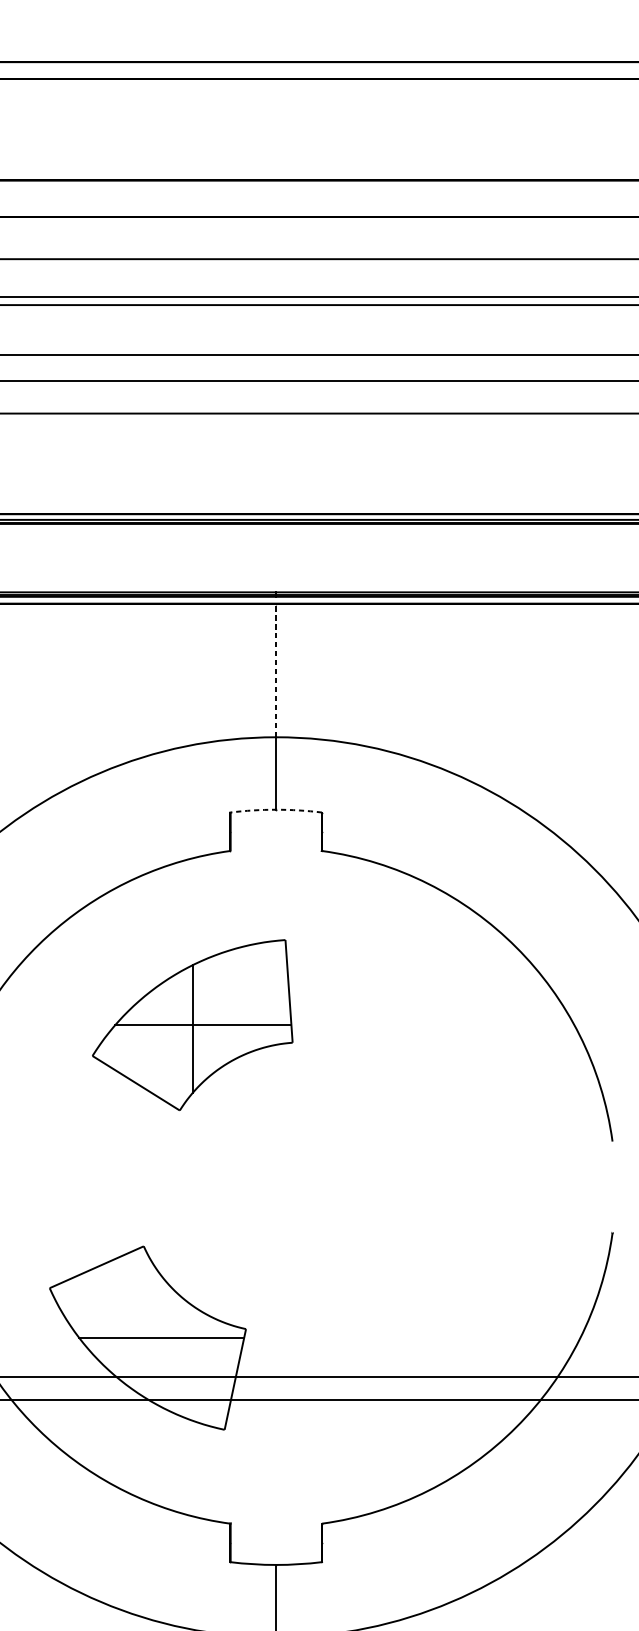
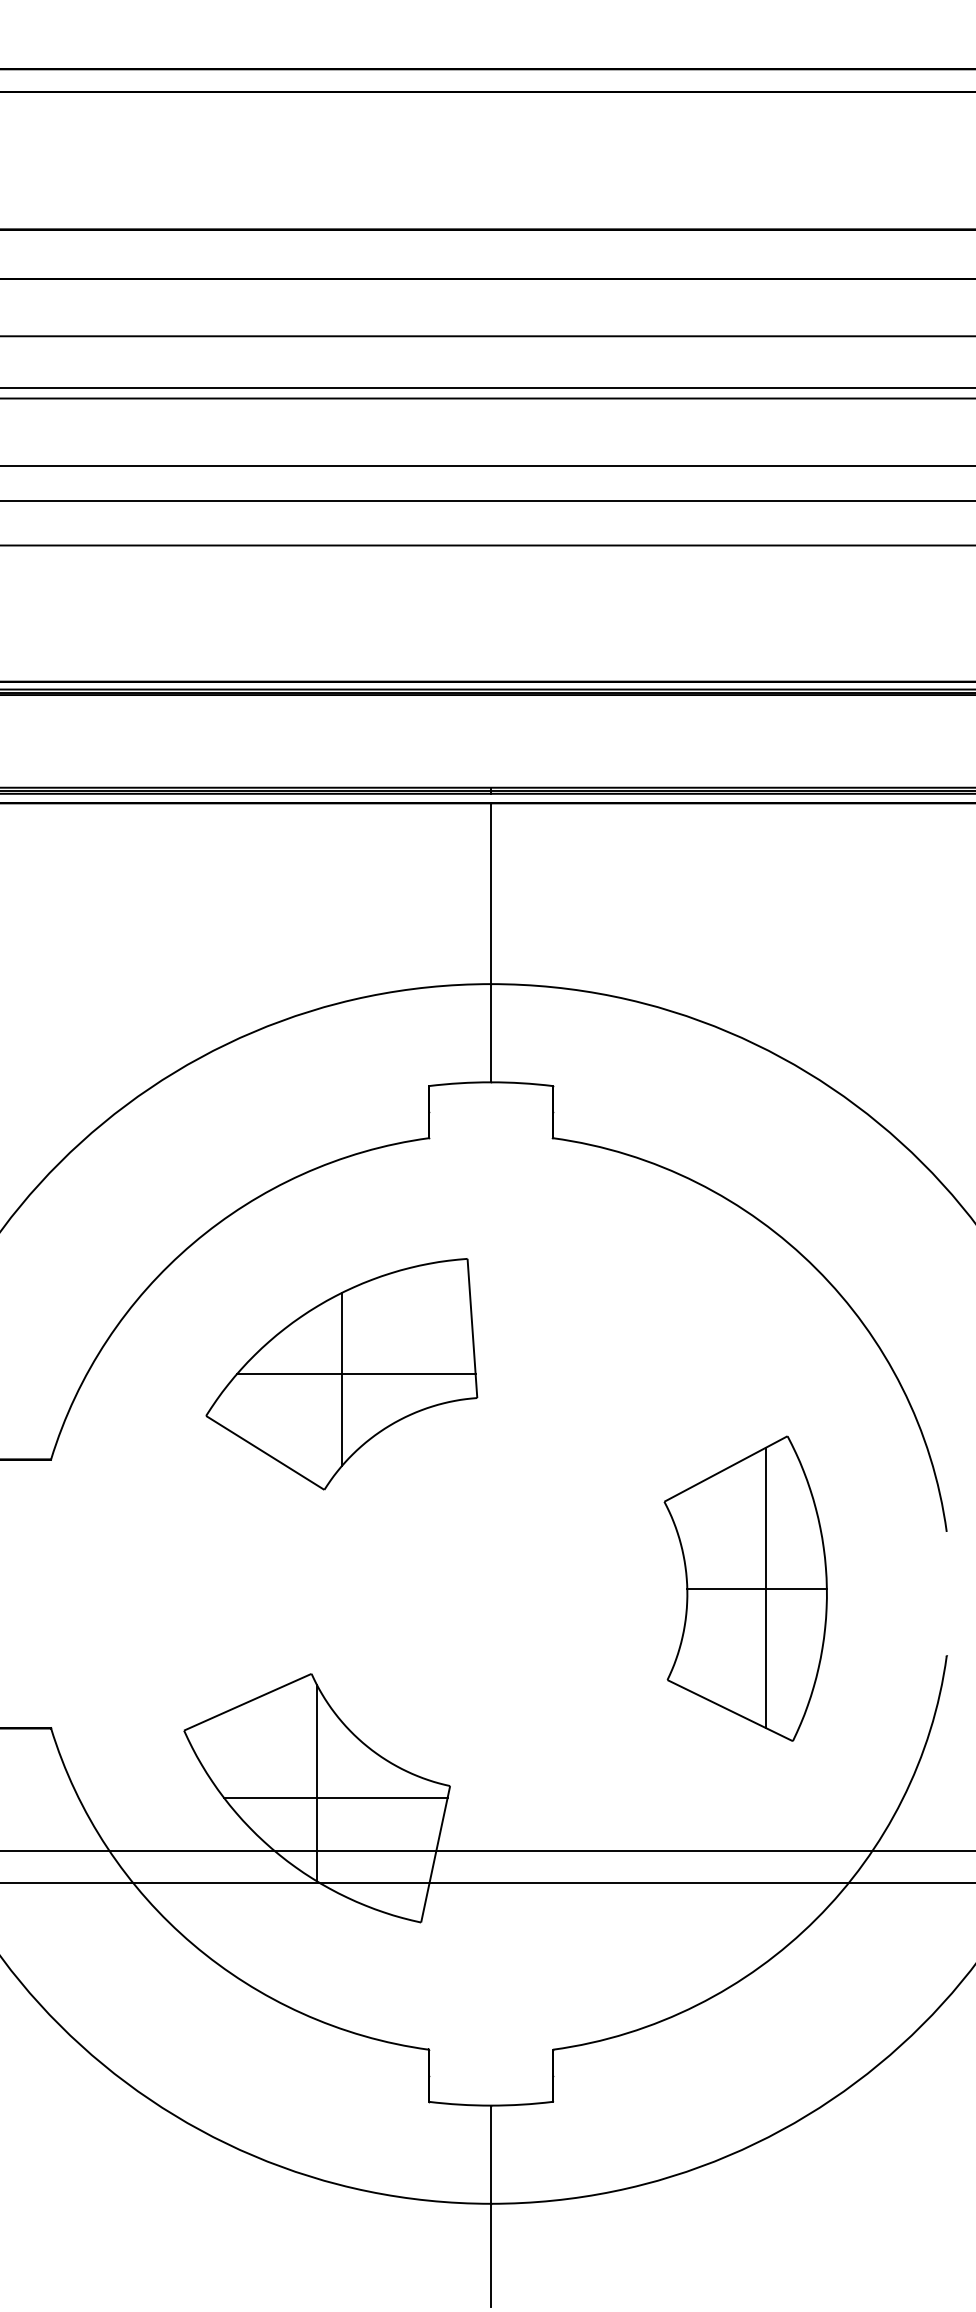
line: (275, 670) -> (490, 893), dashed -> solid
arc: (275, 809) -> (490, 1082), dashed -> solid
part: (192, 1025) -> (341, 1374), moved
part: (464, 1183) -> (745, 1588), added
line: (148, 1327) -> (317, 1783), added

